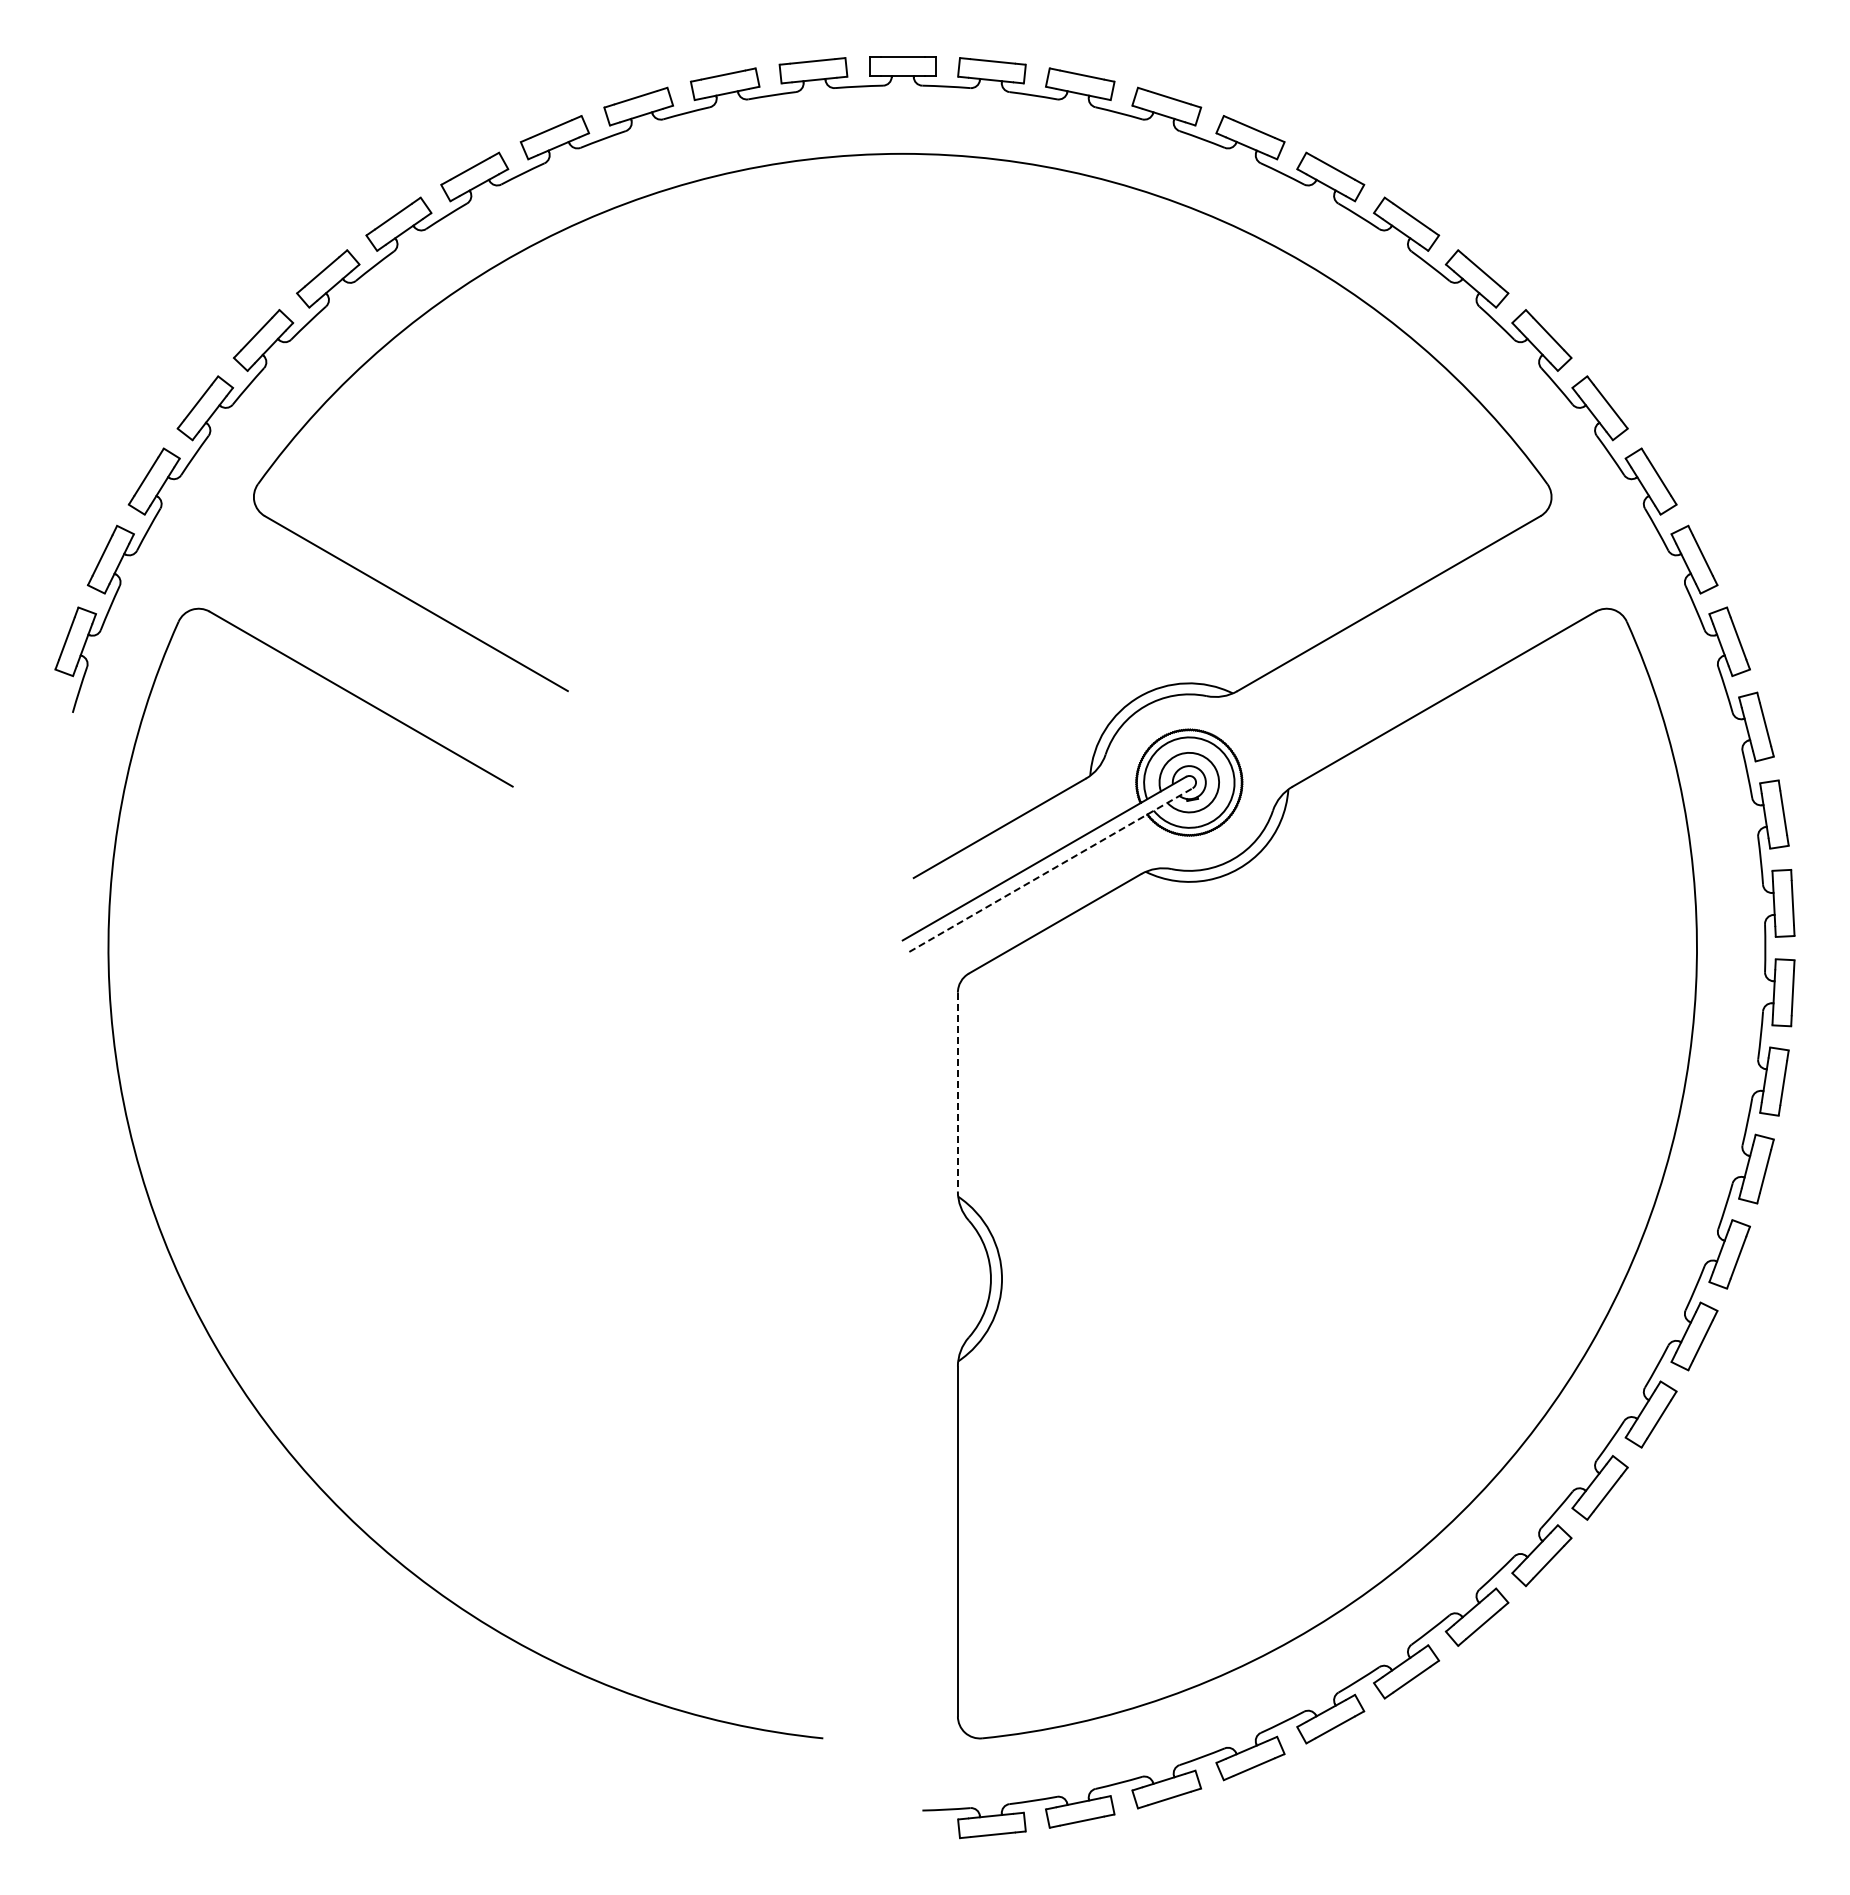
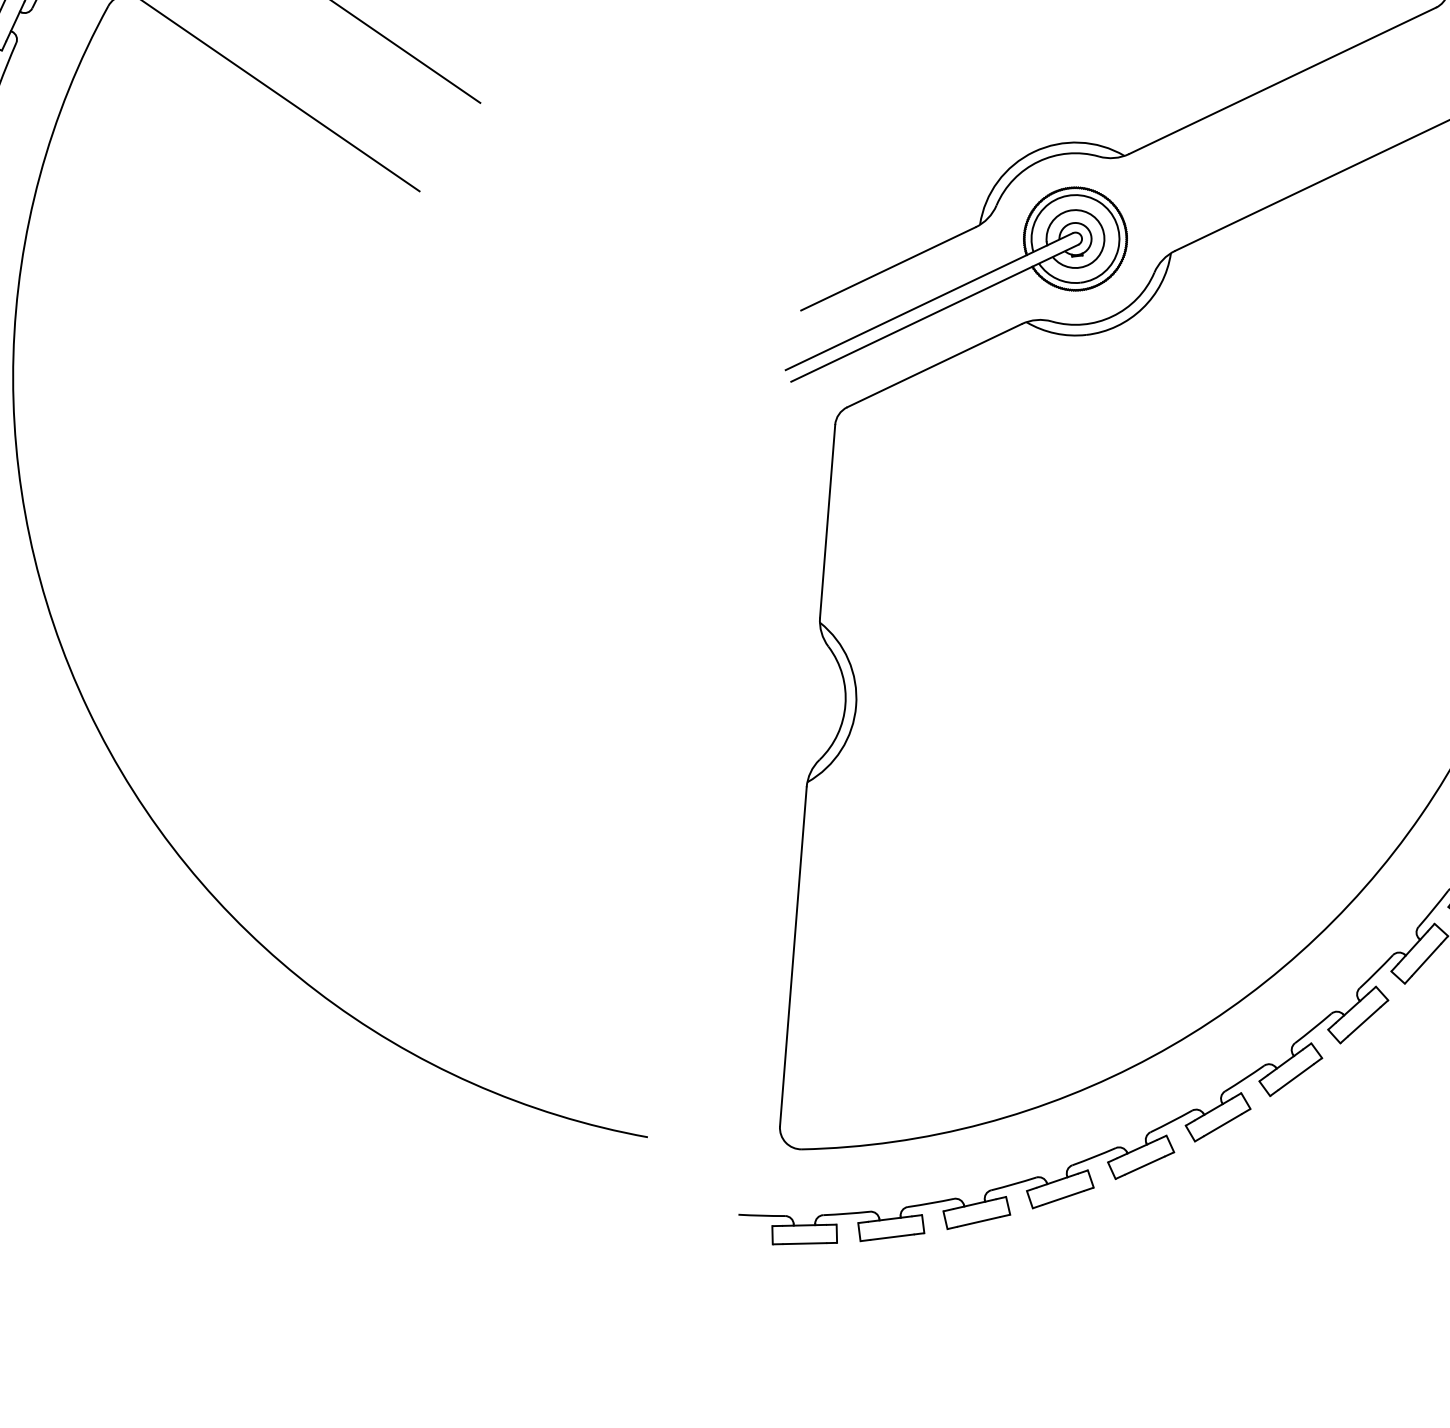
line: (1051, 870) -> (935, 313), dashed -> solid
line: (957, 1092) -> (827, 521), dashed -> solid

